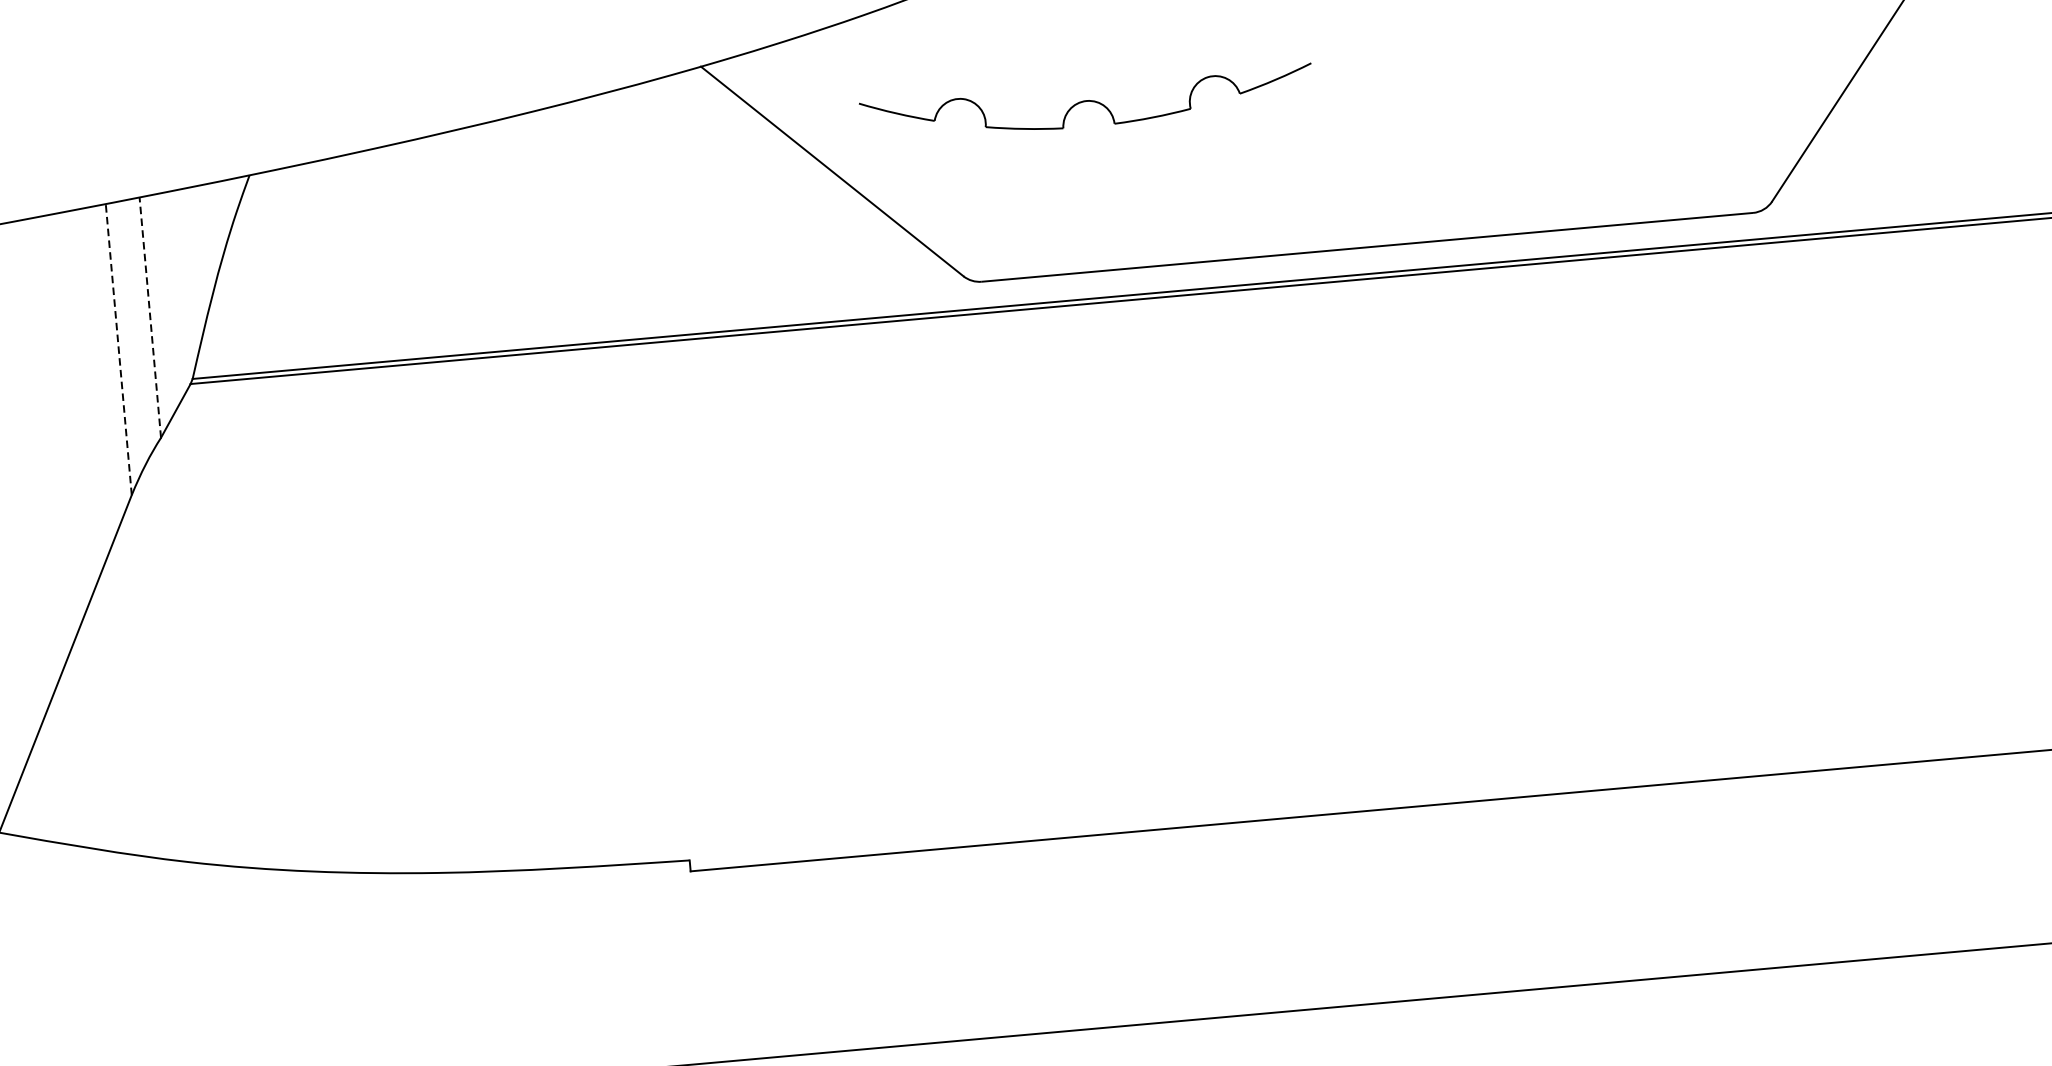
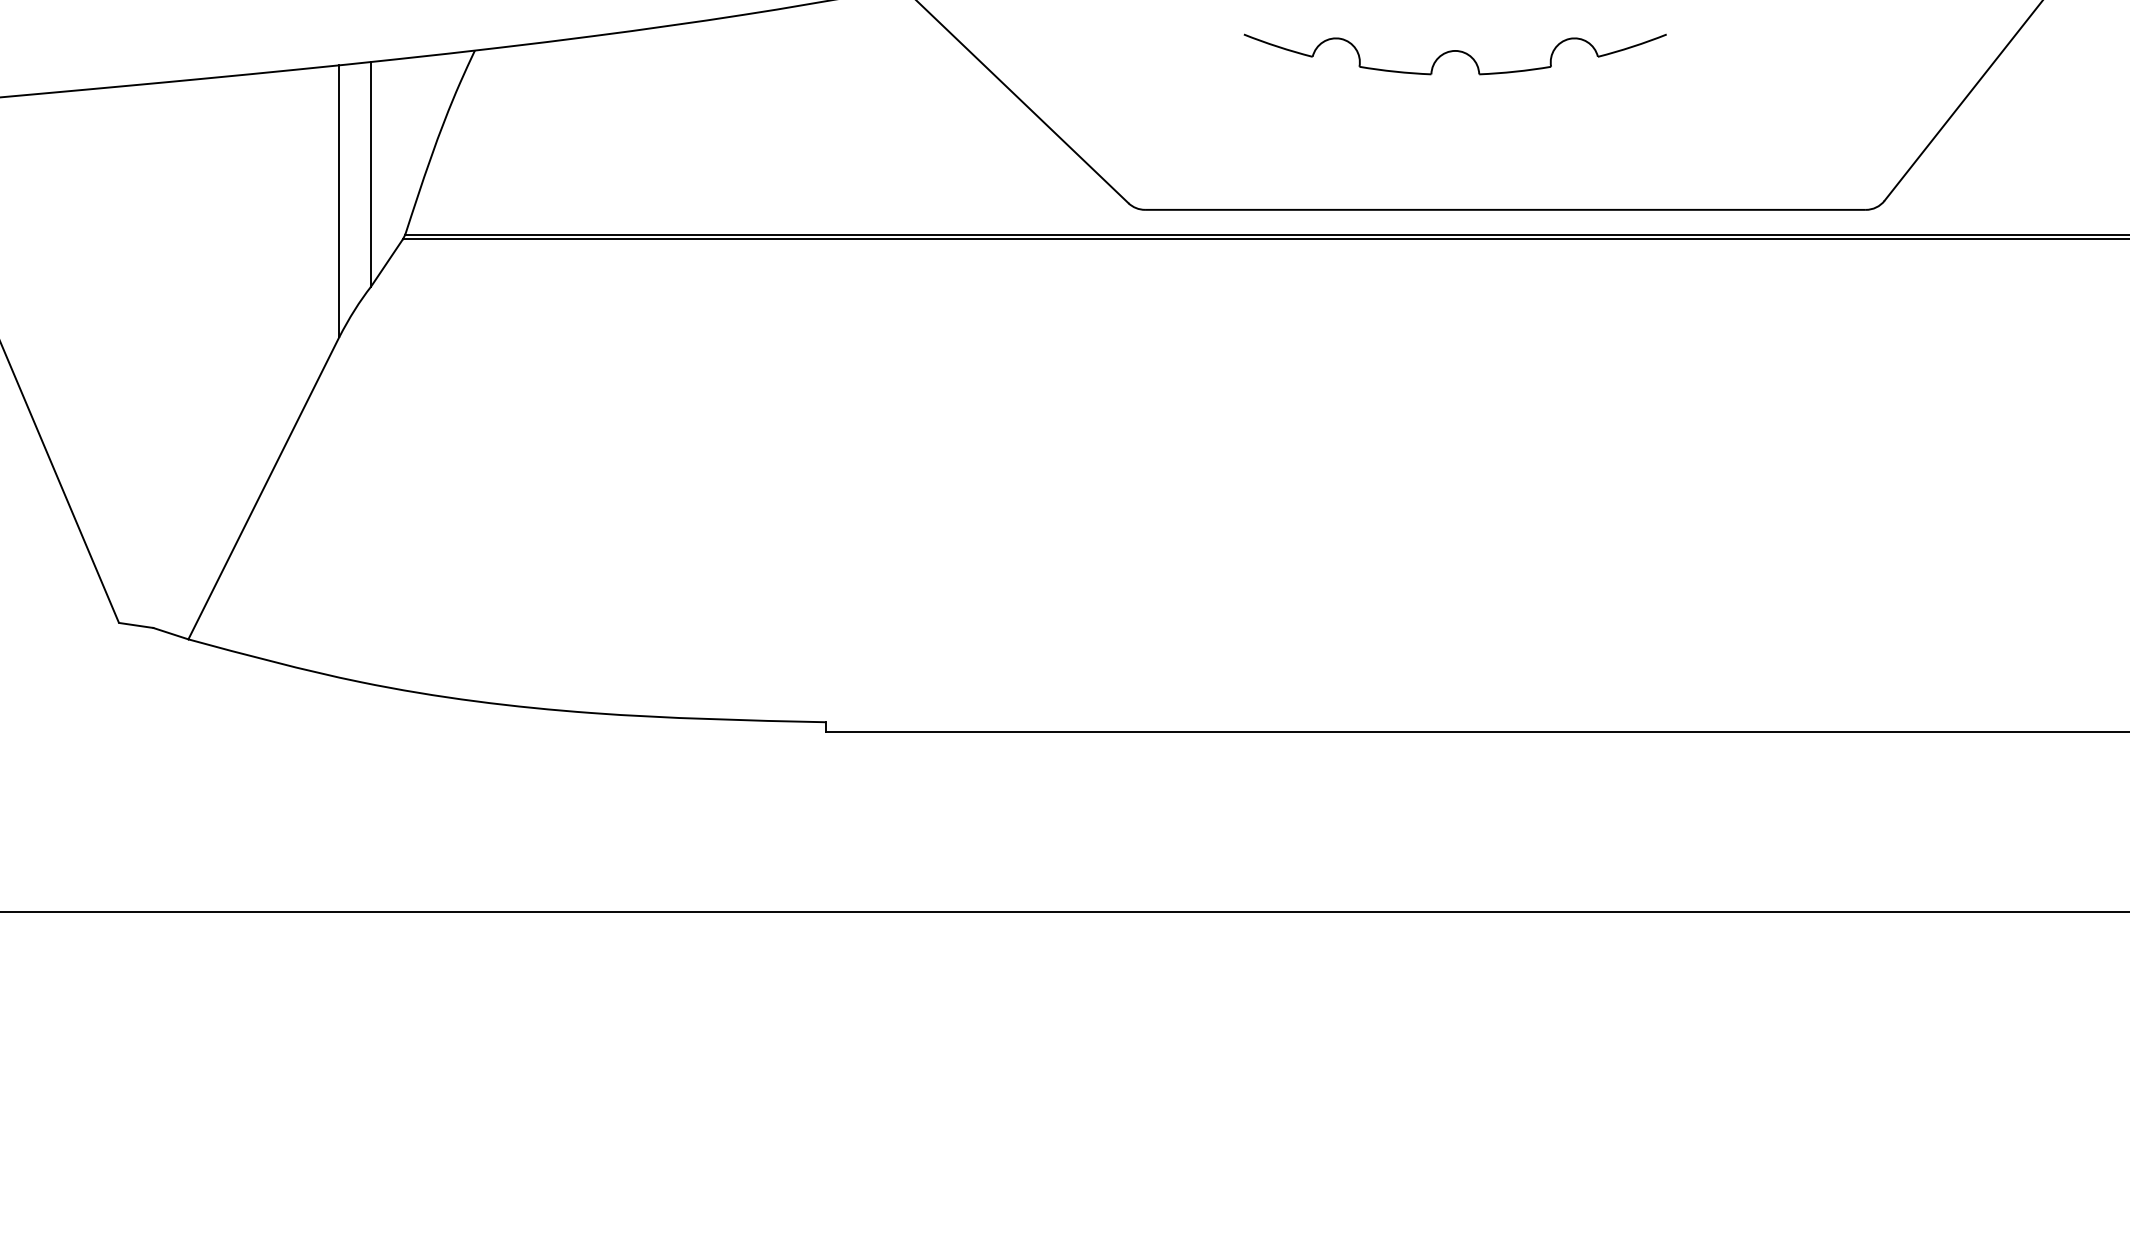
part: (1086, 104) -> (1454, 54), moved
line: (150, 316) -> (371, 173), dashed -> solid
line: (119, 348) -> (339, 200), dashed -> solid

